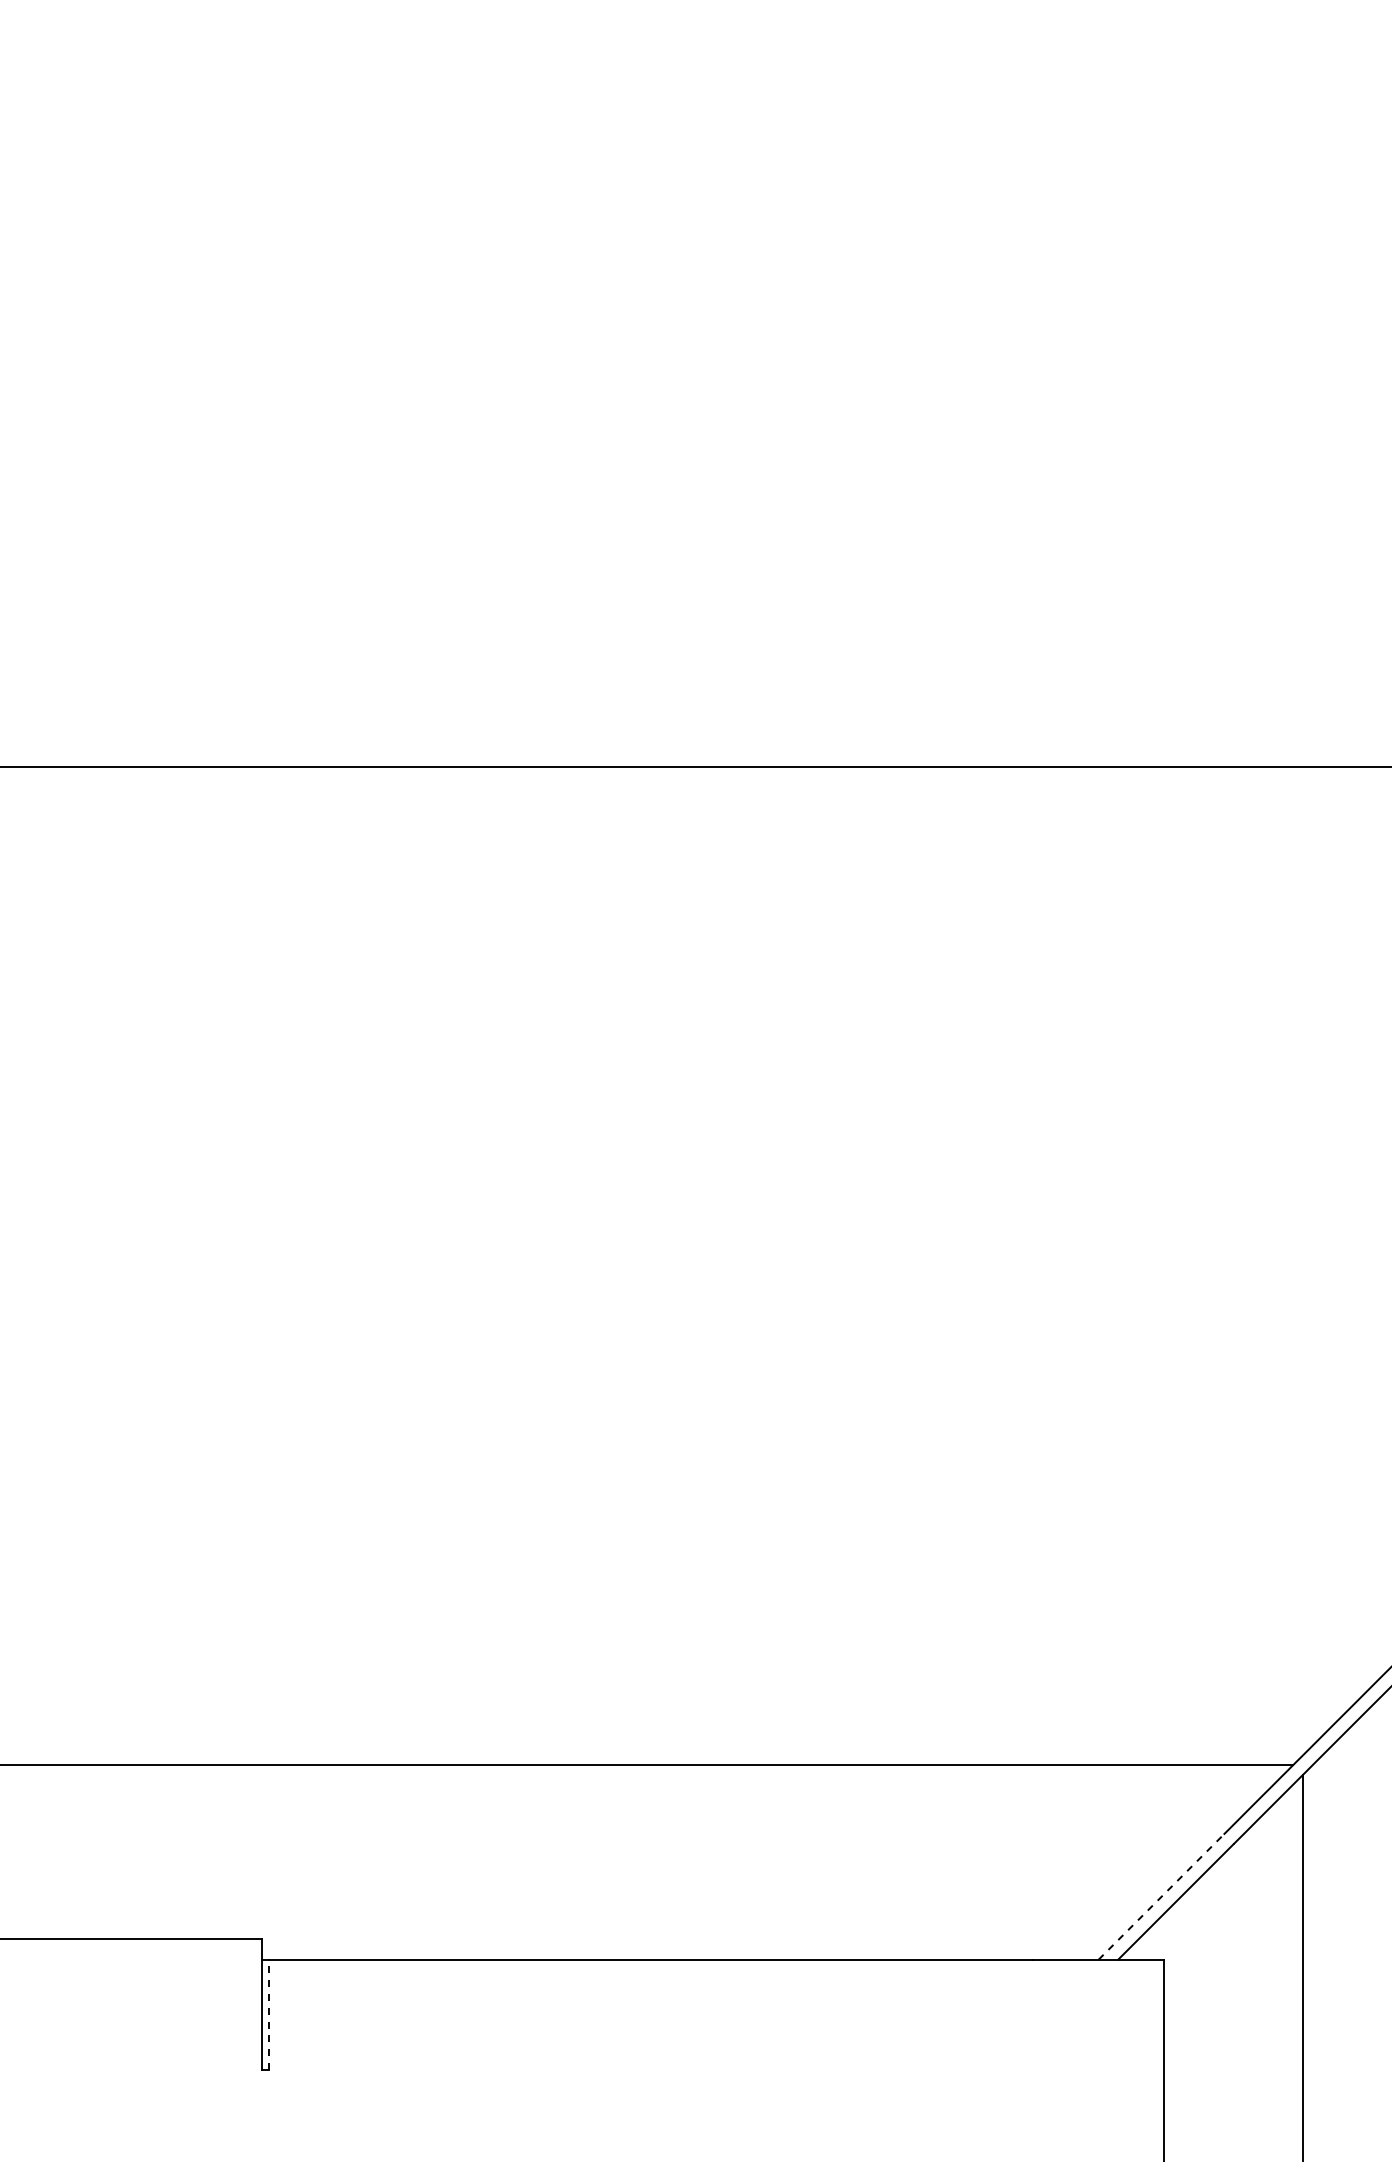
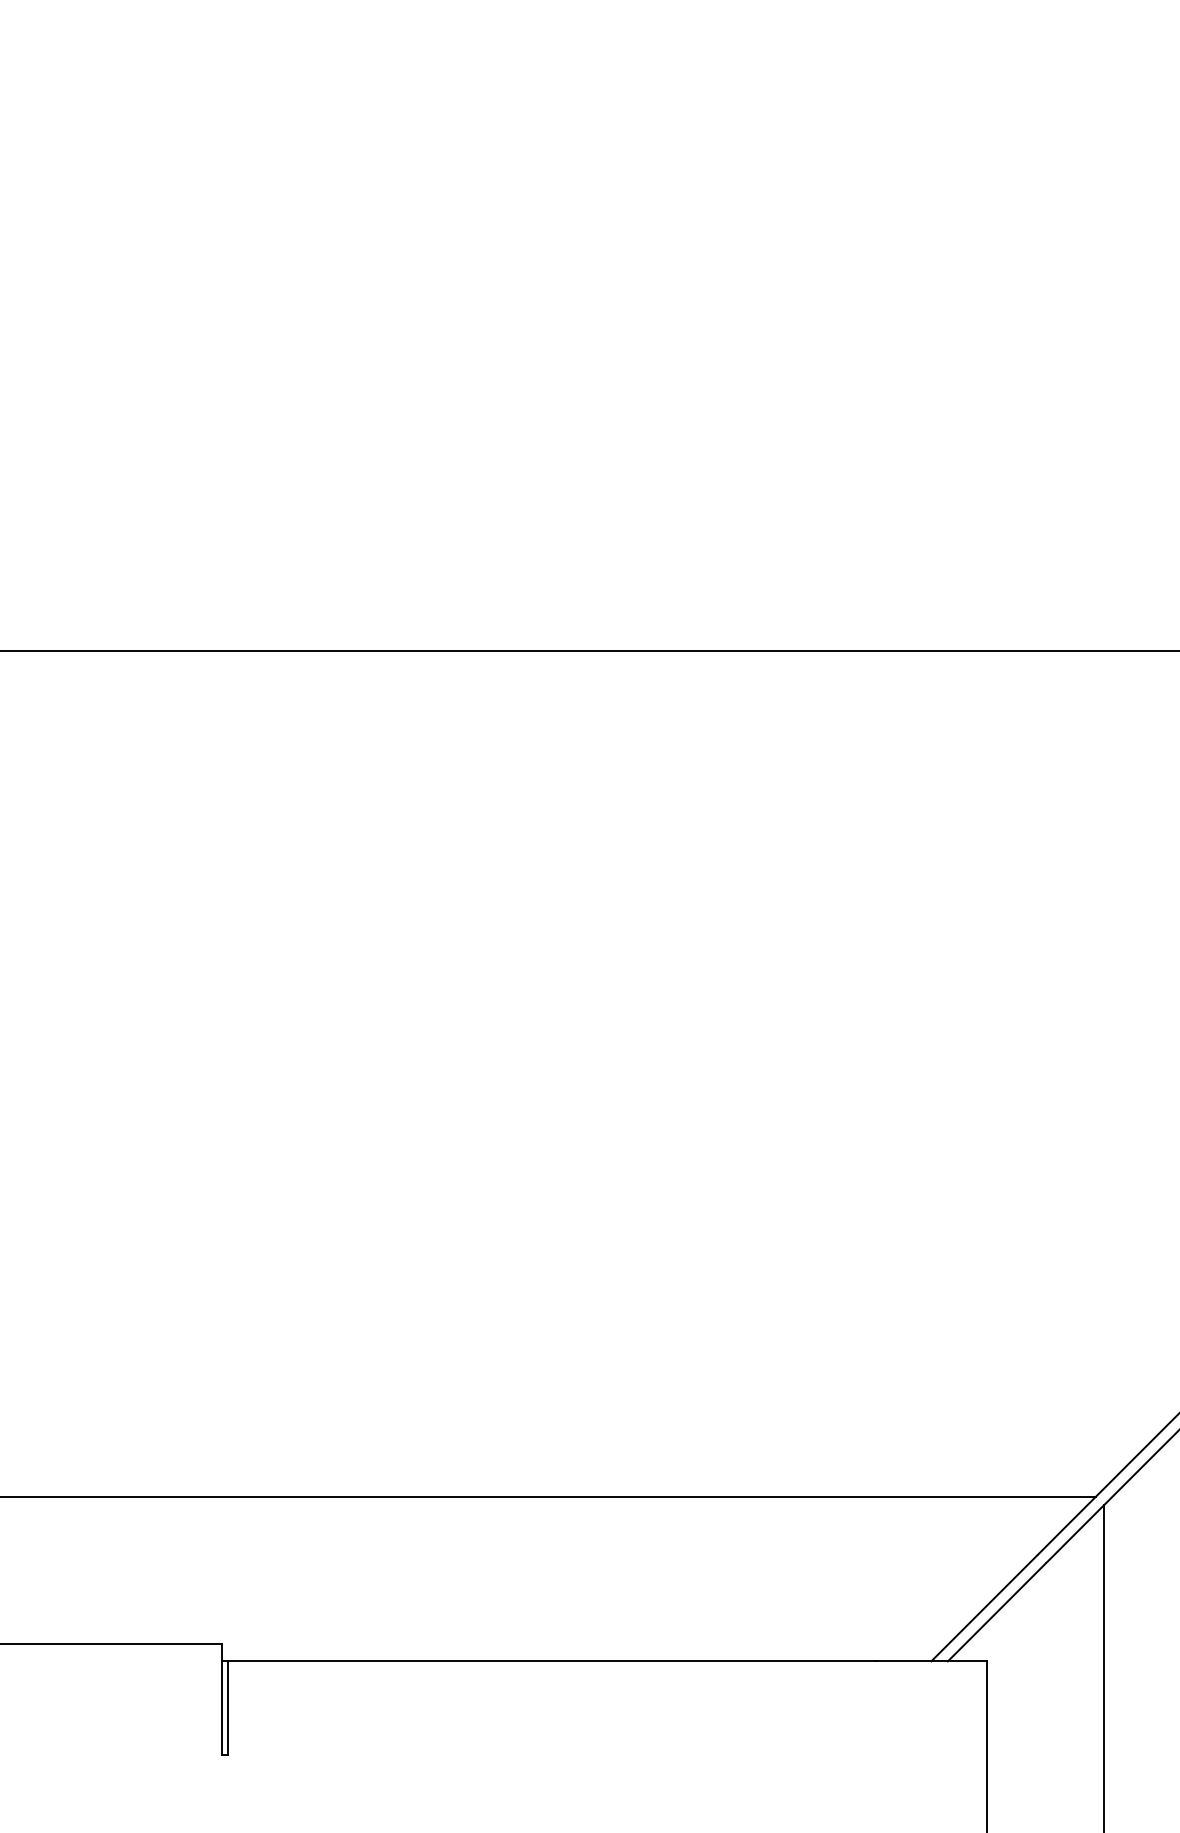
line: (1161, 1896) -> (984, 1607), dashed -> solid
line: (269, 2014) -> (228, 1707), dashed -> solid

